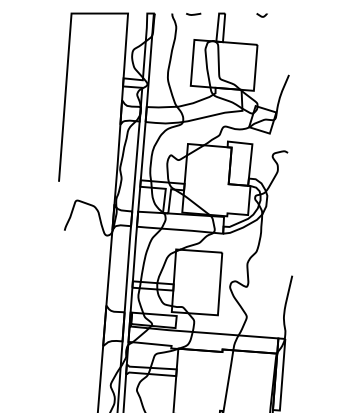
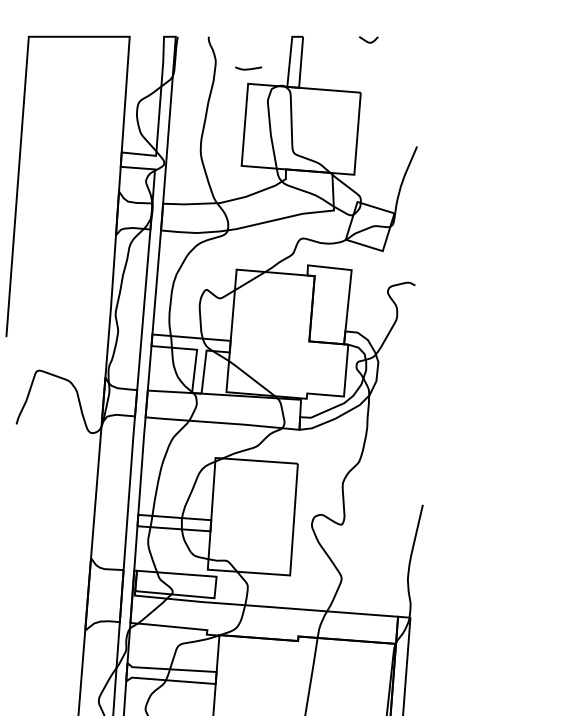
line: (193, 13) -> (248, 67), moved

